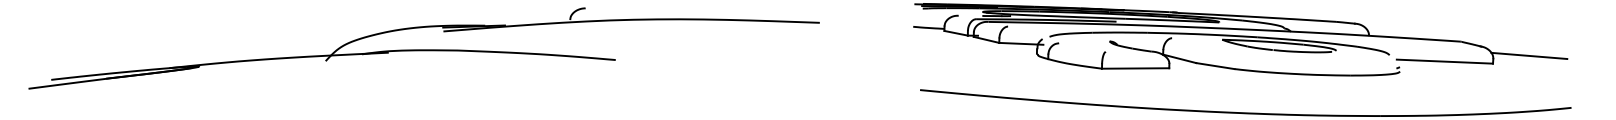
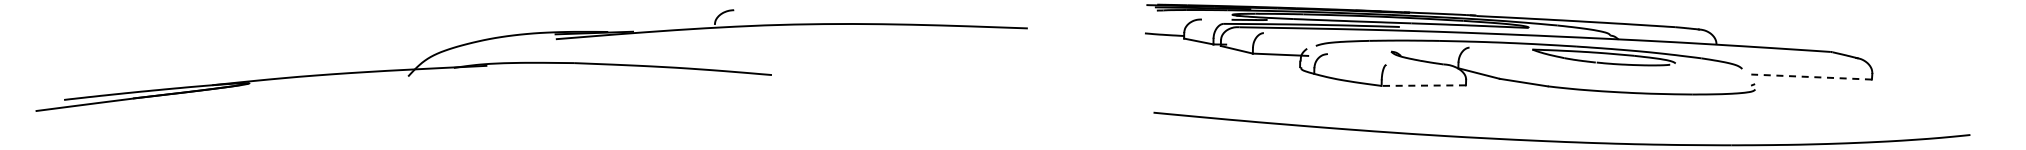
line: (1529, 55) -> (1917, 69), removed
line: (1444, 61) -> (1811, 77), solid -> dashed
line: (1135, 68) -> (1423, 85), solid -> dashed

